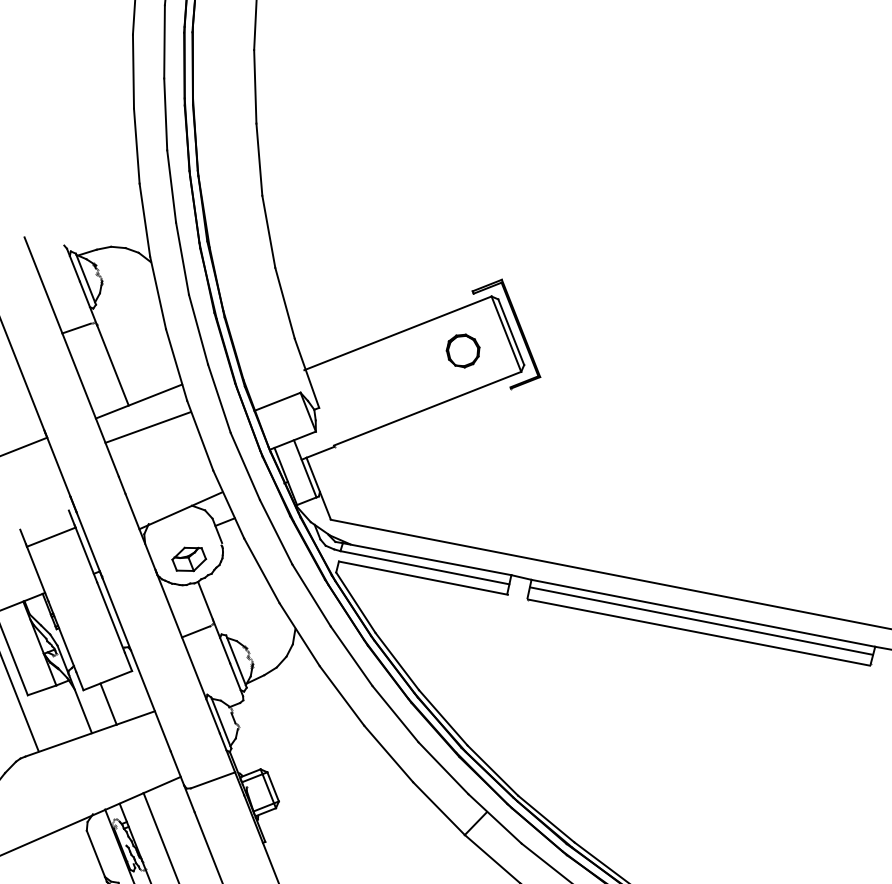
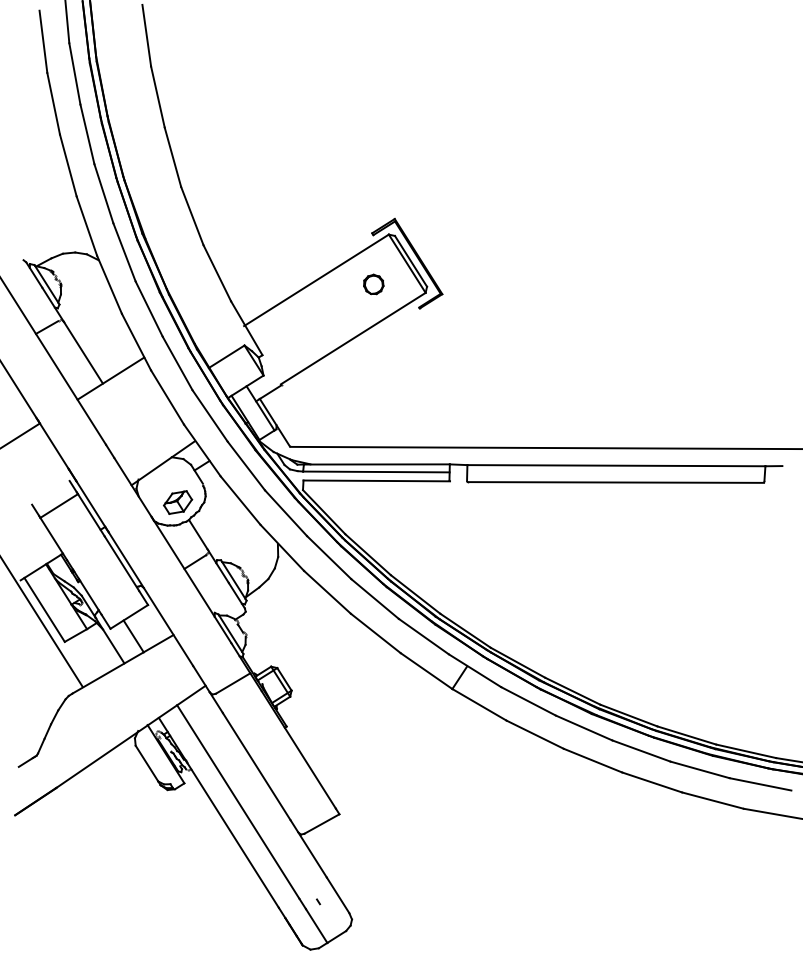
part: (462, 350) -> (373, 284), size x0.7
line: (148, 427) -> (122, 398), removed
line: (700, 620) -> (615, 472), removed

